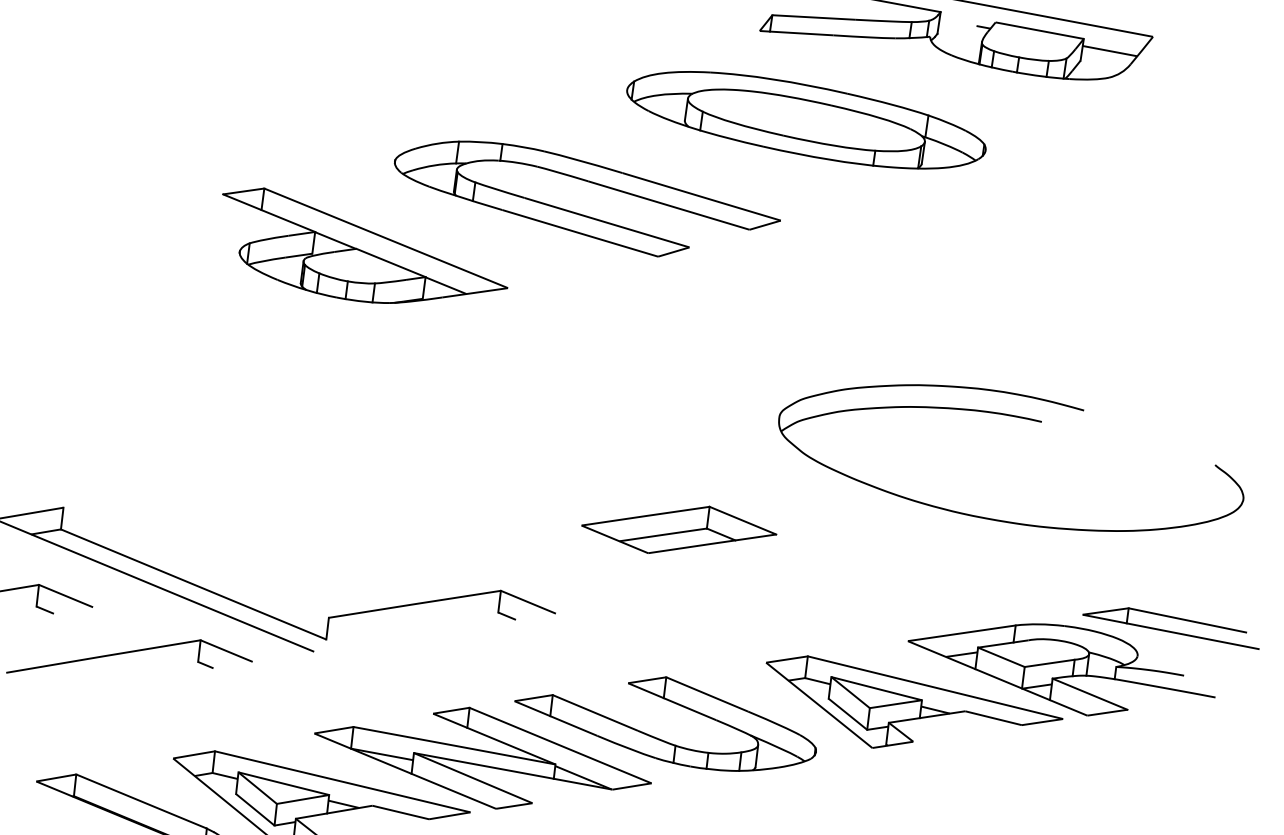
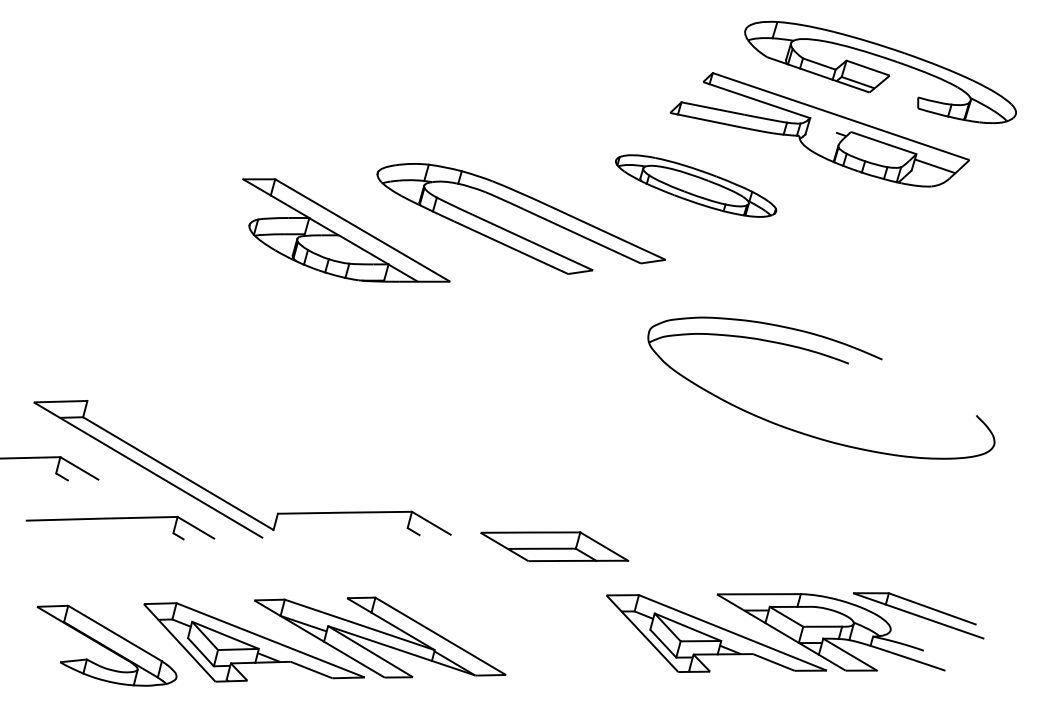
part: (805, 119) -> (695, 185), size x0.6
part: (1018, 418) -> (831, 358), moved
part: (679, 529) -> (554, 546), moved
part: (660, 738) -> (517, 641), removed

